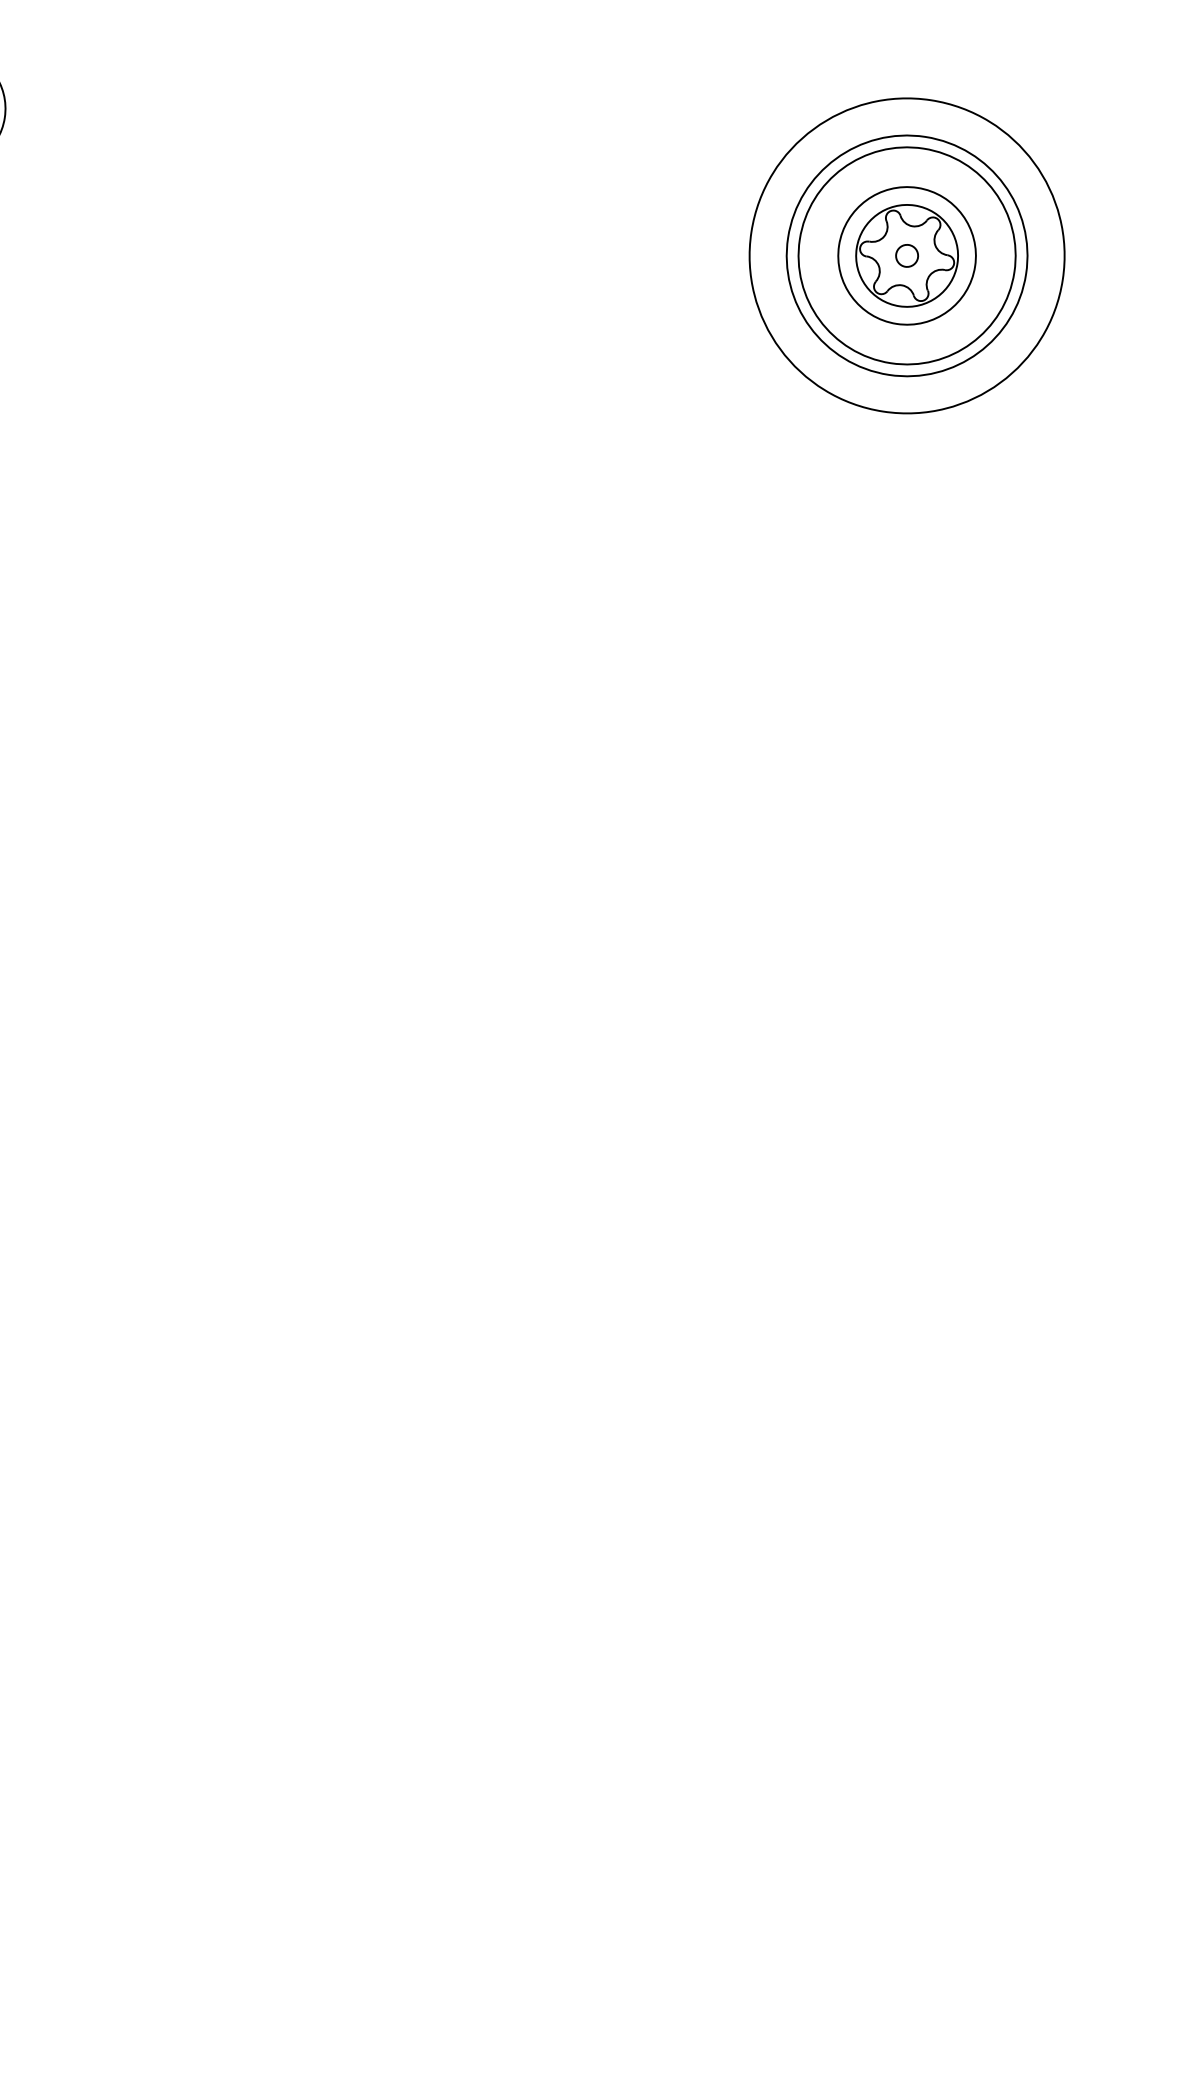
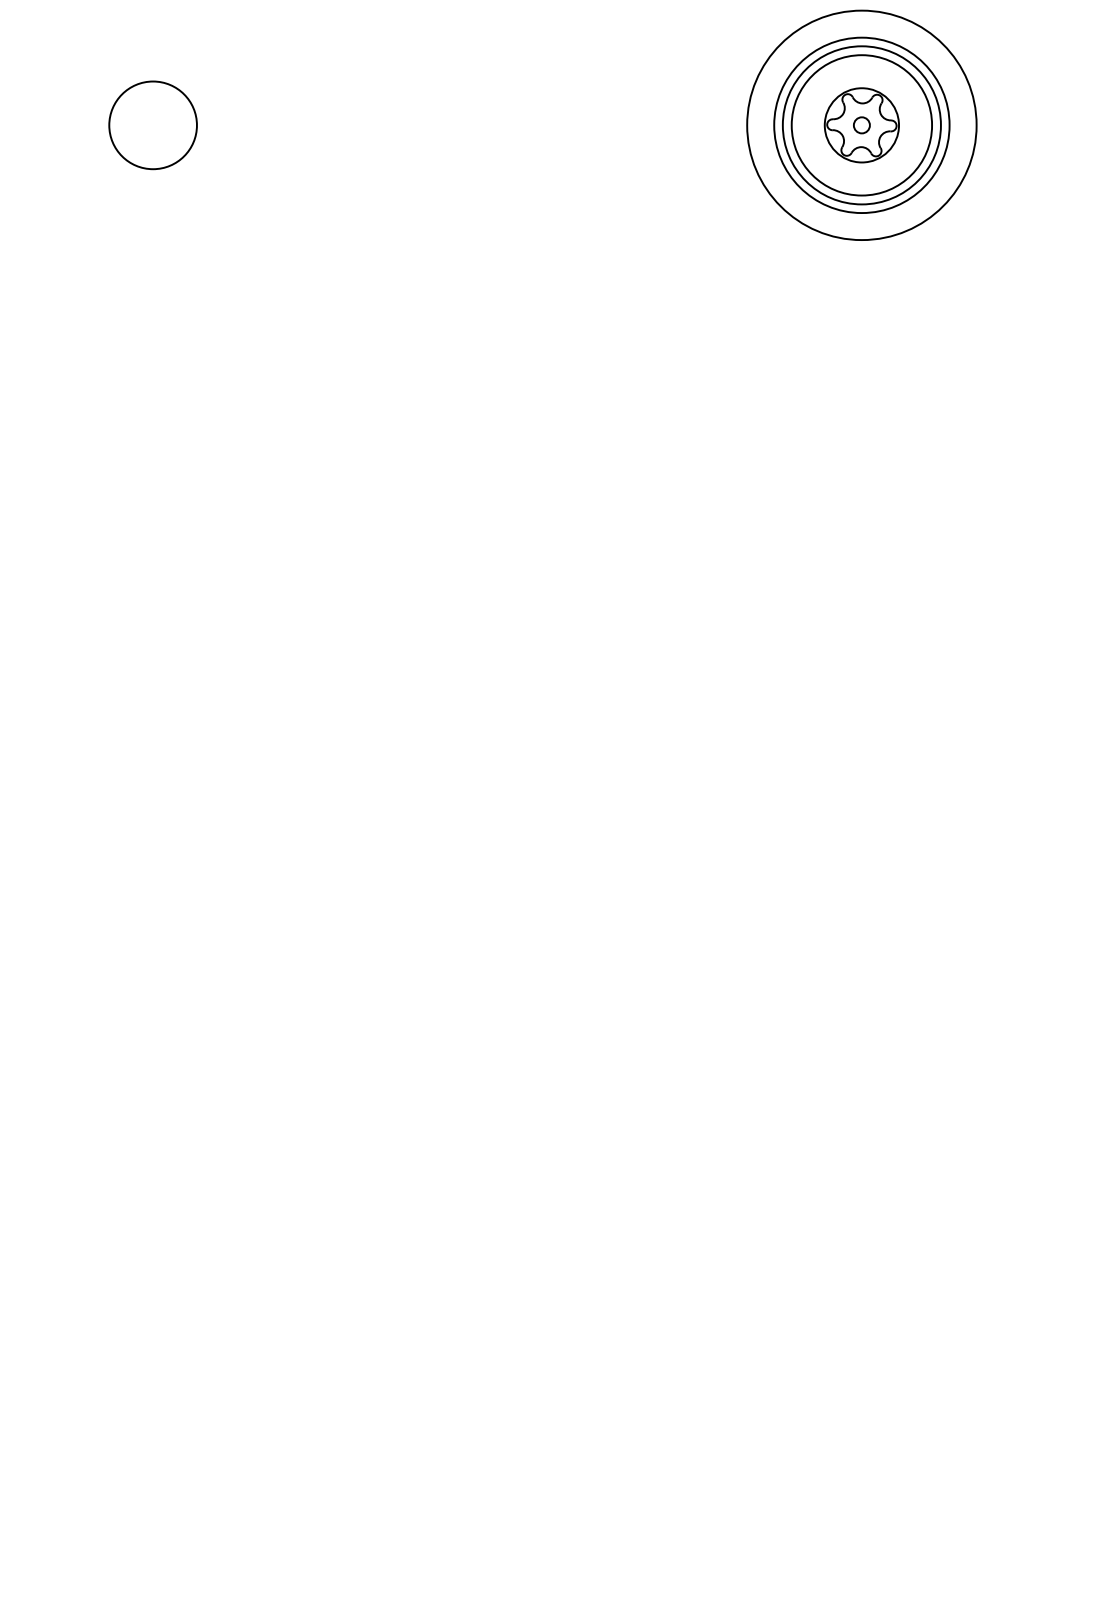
circle: (906, 256) -> (861, 125), size x1.4

